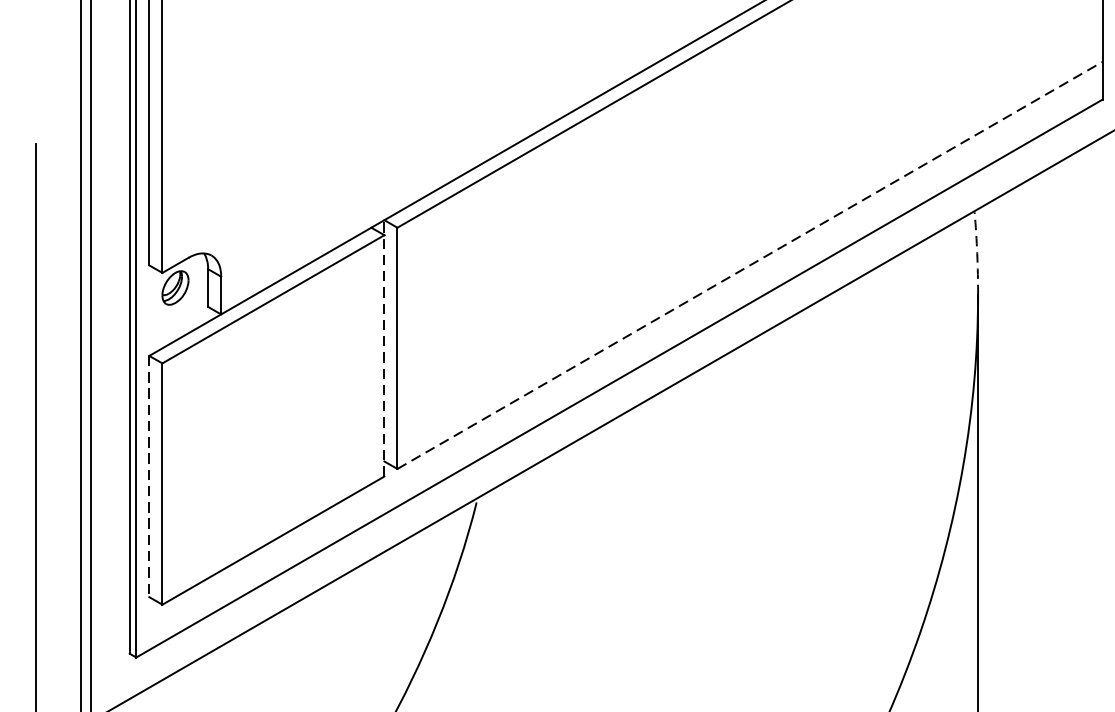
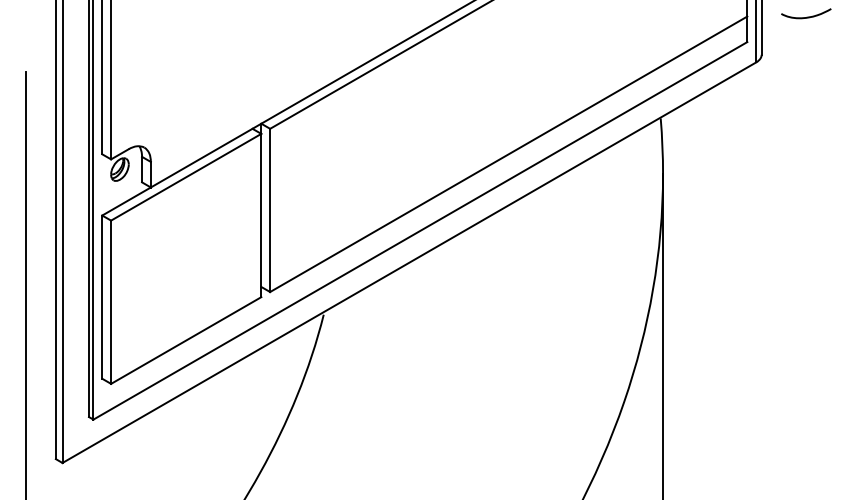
arc: (977, 253) -> (662, 146), dashed -> solid
line: (751, 265) -> (509, 154), dashed -> solid
line: (384, 348) -> (261, 210), dashed -> solid
line: (149, 477) -> (102, 297), dashed -> solid

